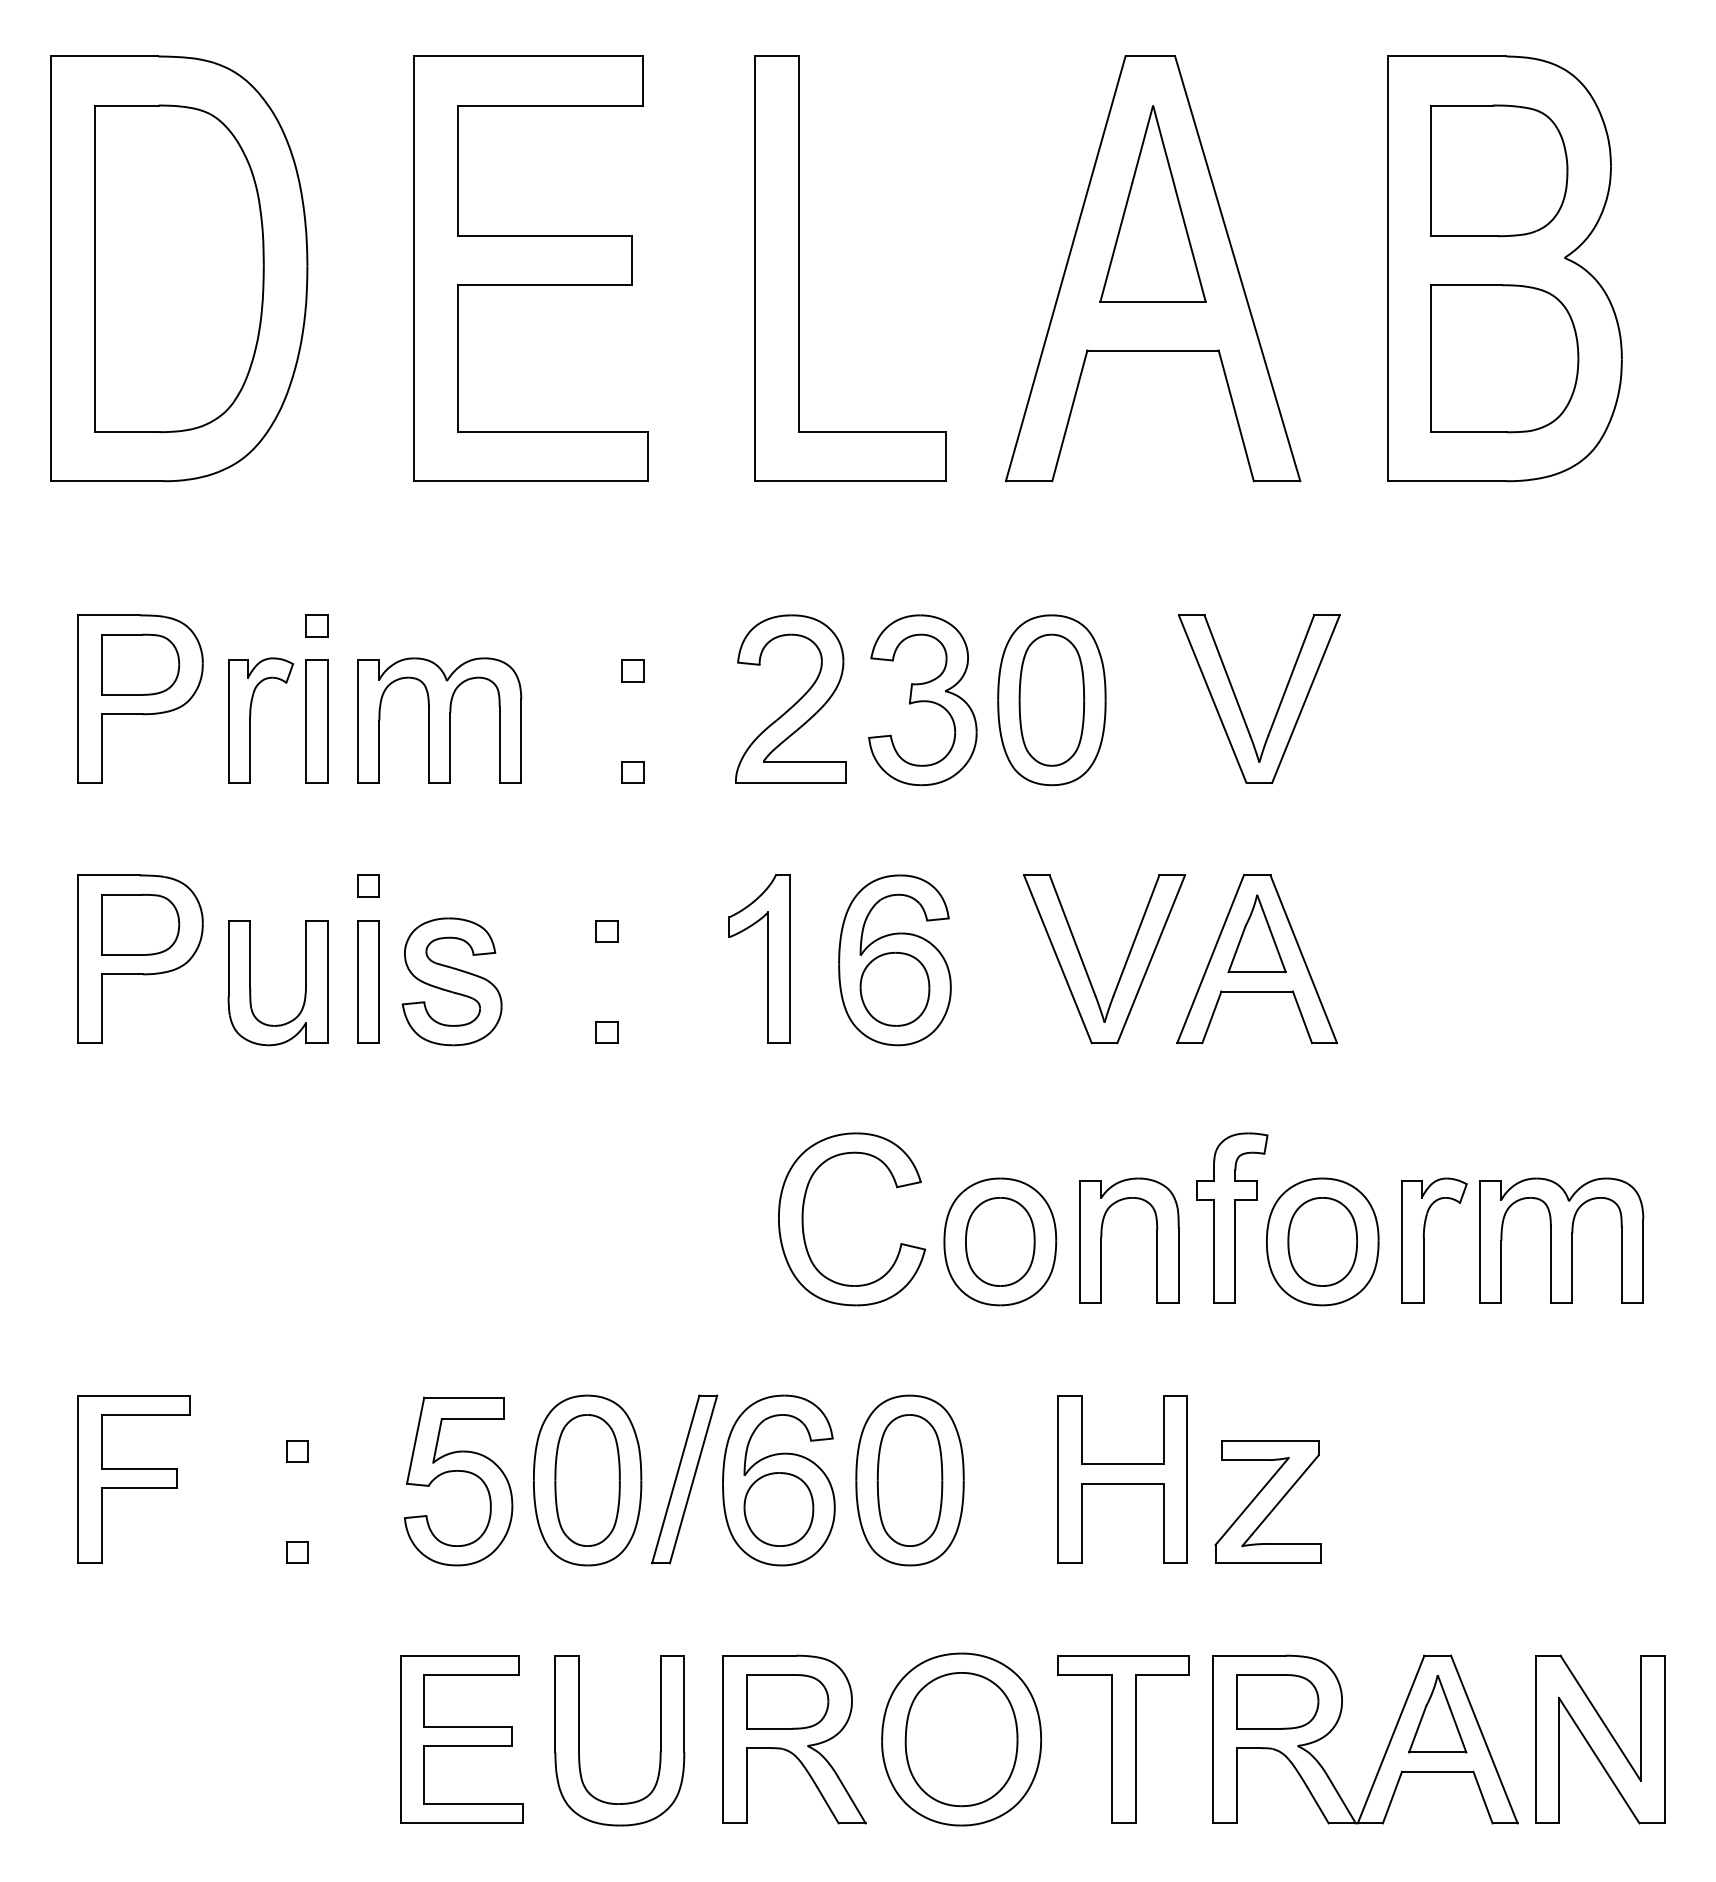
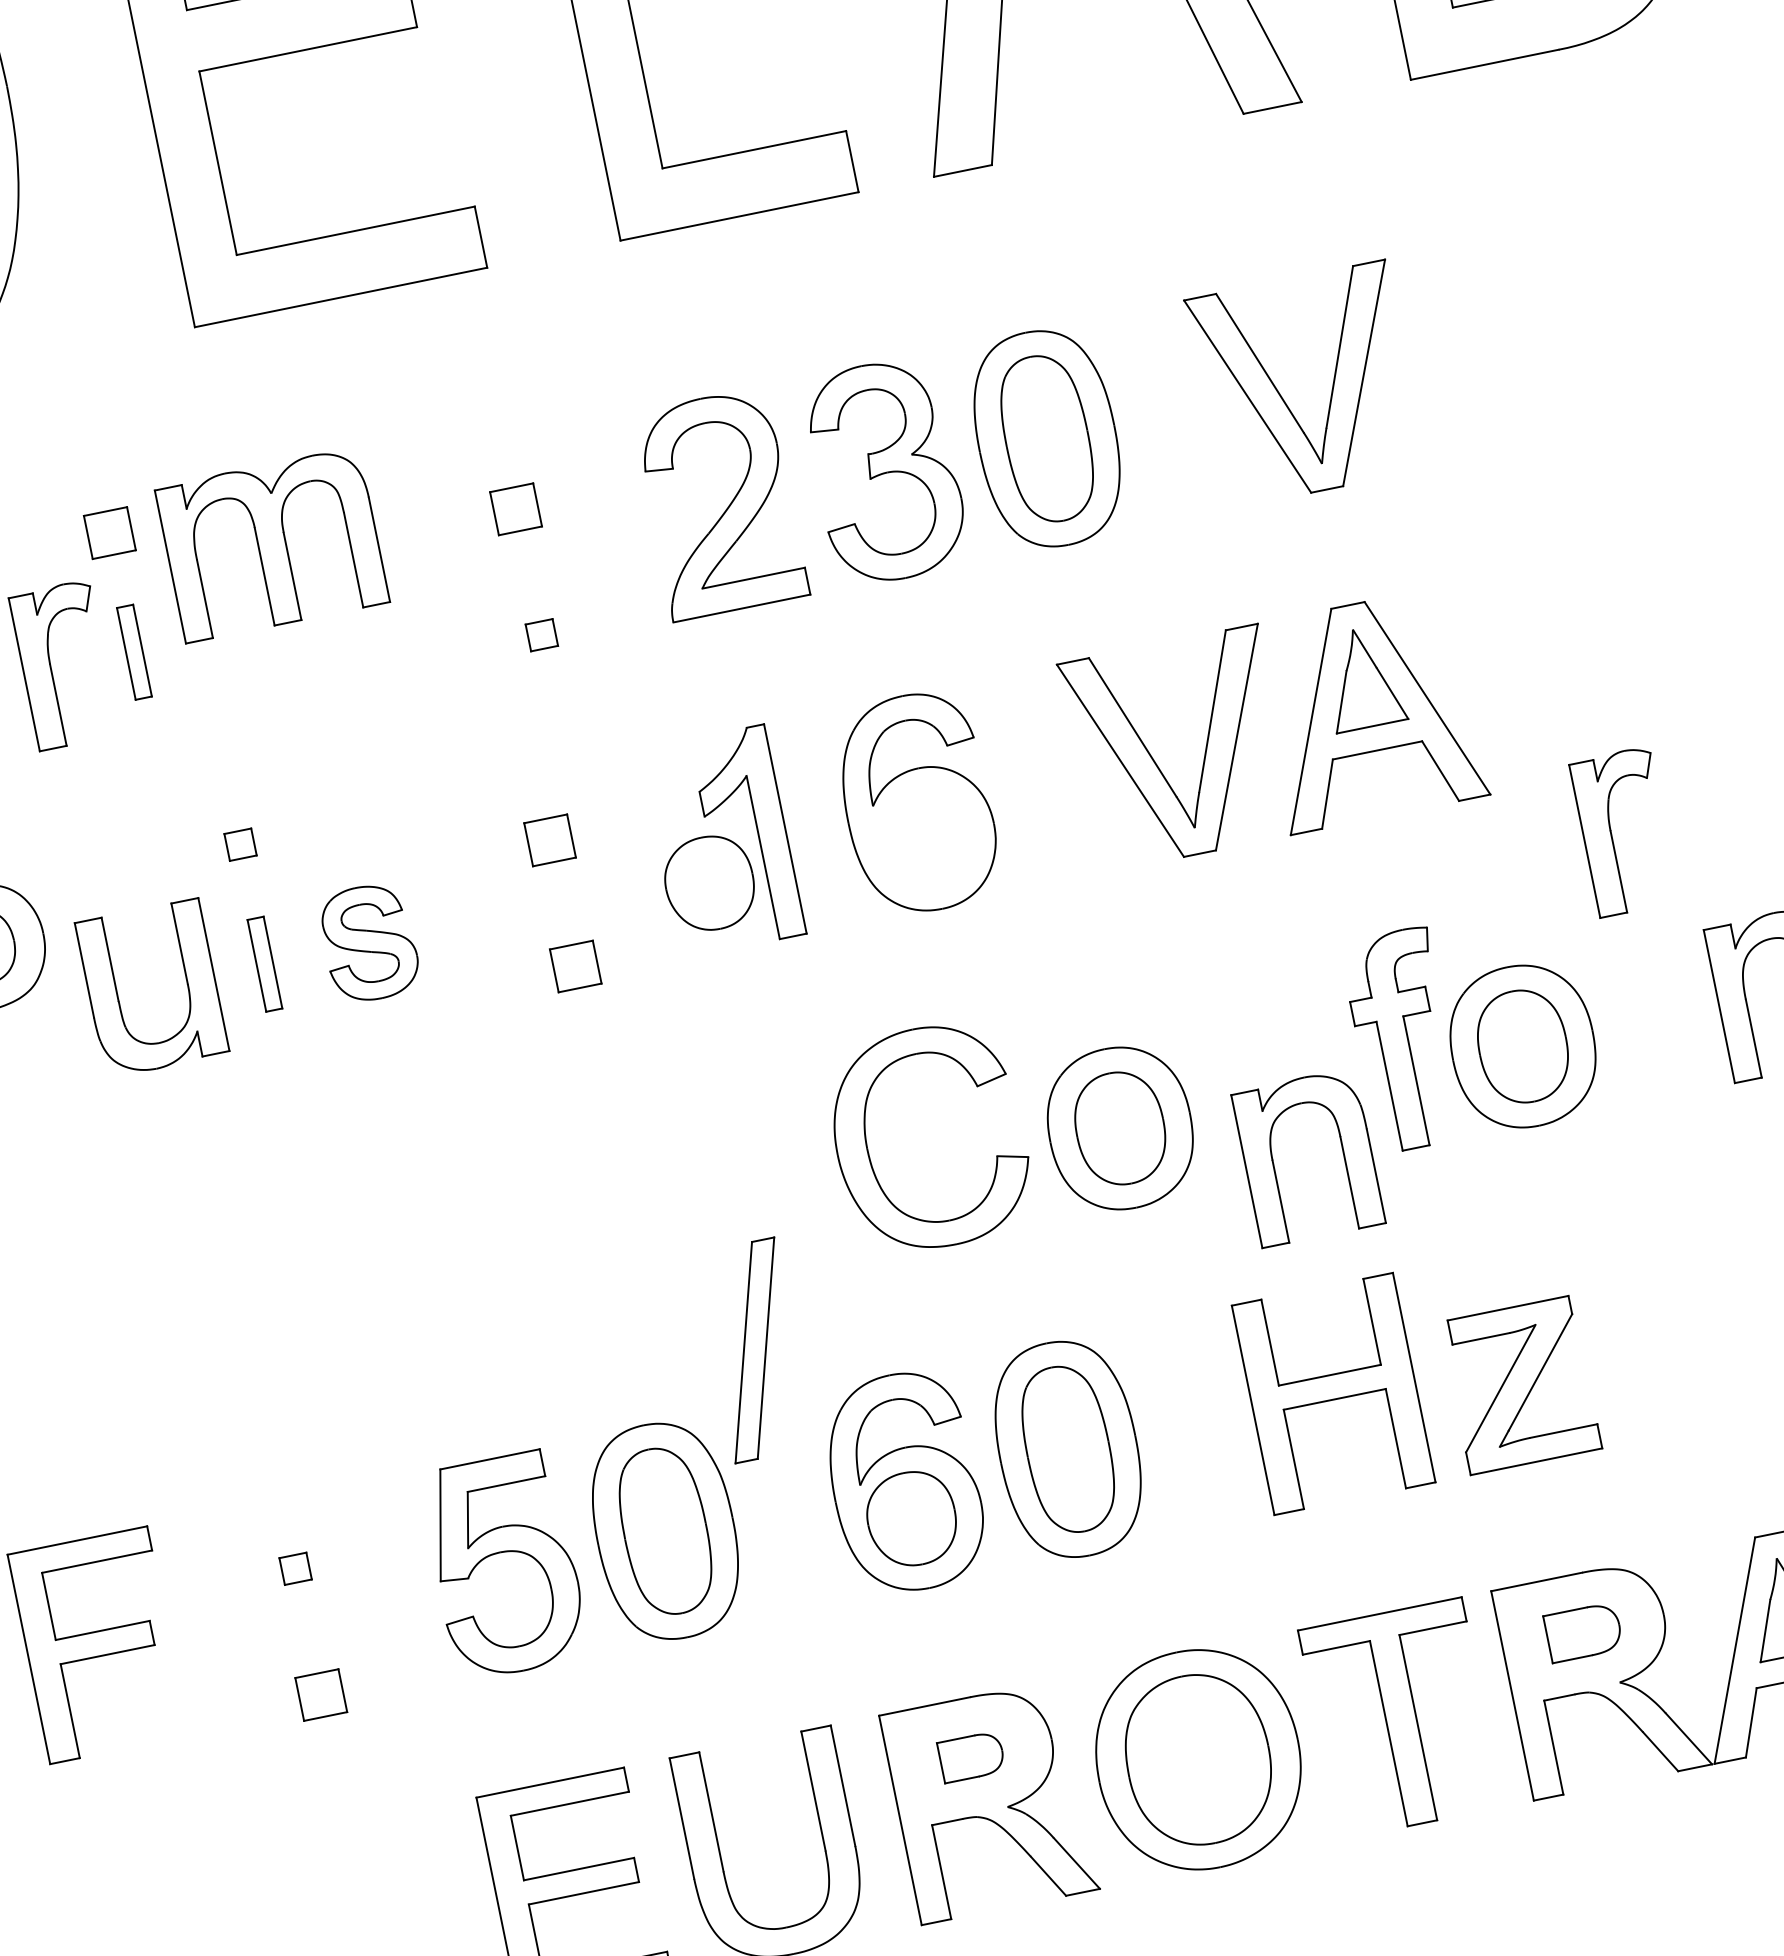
part: (316, 625) -> (109, 532), size x1.6
part: (632, 670) -> (515, 508), size x1.6
part: (439, 720) -> (272, 544), moved
part: (316, 721) -> (133, 652), size x0.6
part: (606, 931) -> (549, 840), size x1.6
part: (368, 981) -> (264, 963), size x0.6
part: (451, 981) -> (368, 942), size x0.7
part: (894, 989) -> (709, 883), moved
part: (606, 1032) -> (575, 966), size x1.6
part: (1156, 1240) -> (1342, 1150), moved
part: (1424, 1240) -> (1612, 834), moved
part: (684, 1479) -> (754, 1350), moved
part: (297, 1552) -> (321, 1694), size x1.6
part: (787, 1701) -> (971, 1756), size x0.6
part: (1277, 1701) -> (1583, 1632), size x0.7

